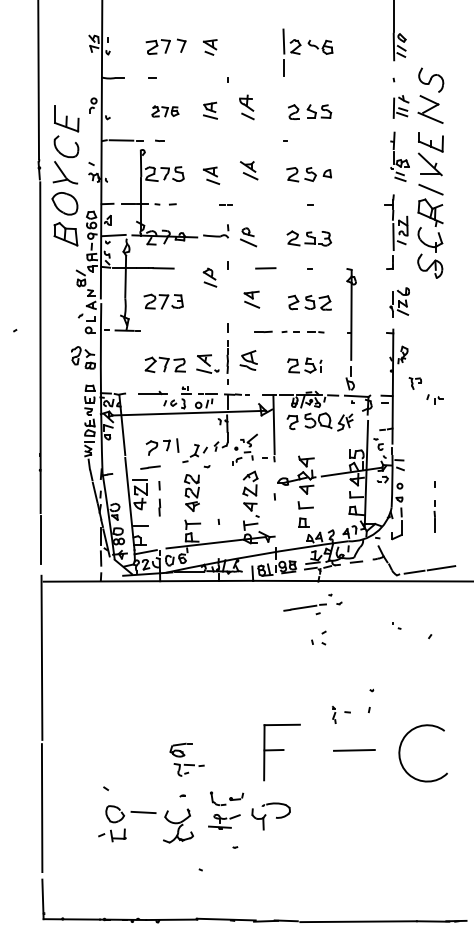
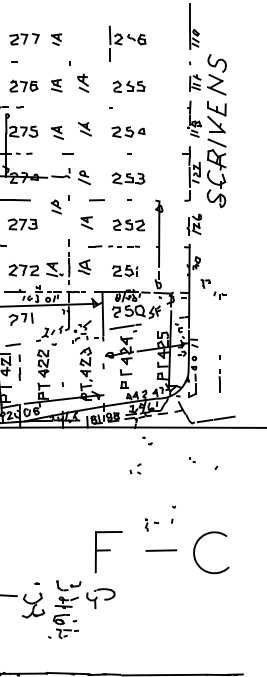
part: (165, 111) -> (24, 86), size x1.43
part: (162, 446) -> (21, 318), moved
part: (304, 609) -> (125, 328), moved
part: (186, 759) -> (65, 626), moved

